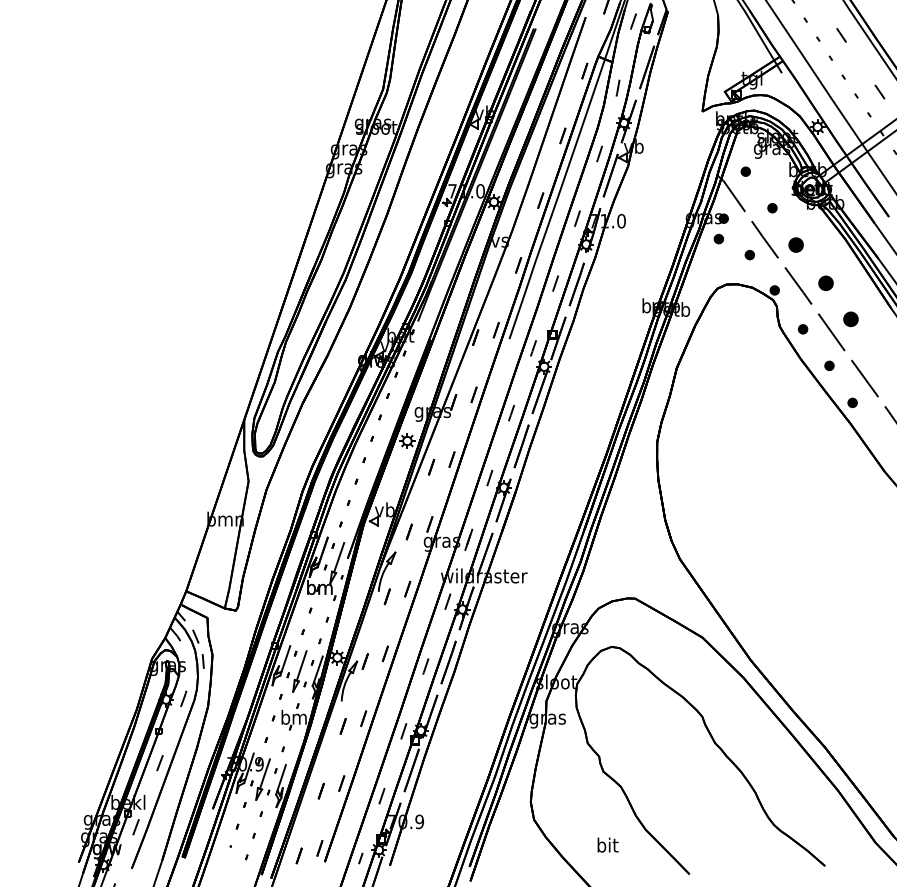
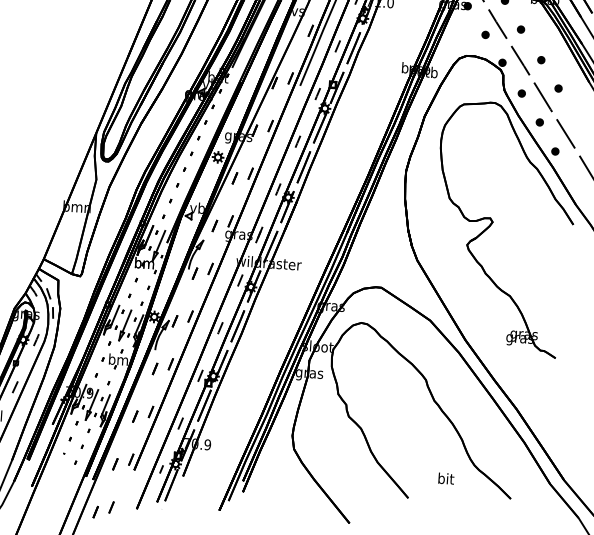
part: (718, 239) -> (462, 21), removed
part: (796, 244) -> (521, 29), size x0.62
part: (825, 283) -> (541, 60), size x0.62
part: (851, 319) -> (558, 88), size x0.62
part: (777, 501) -> (493, 221), added
text: (607, 844) -> (445, 478), moved

